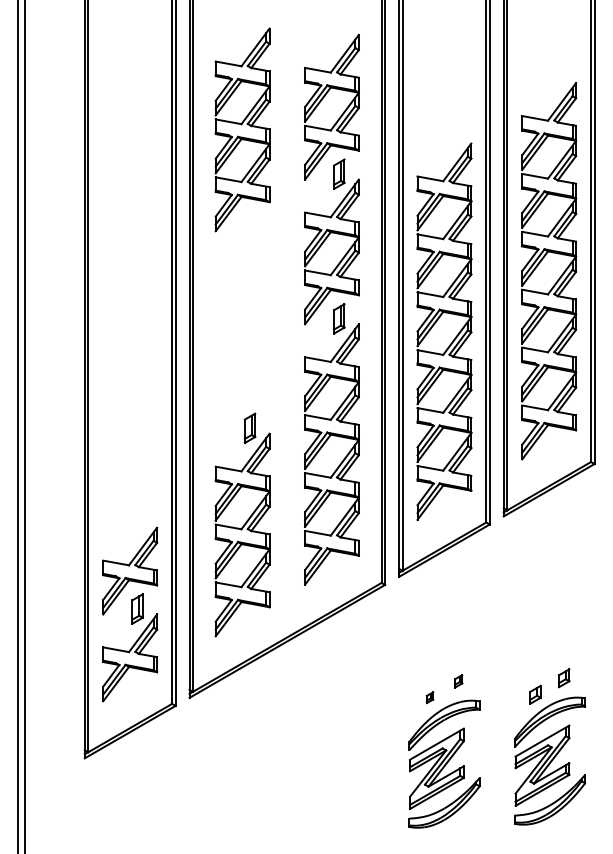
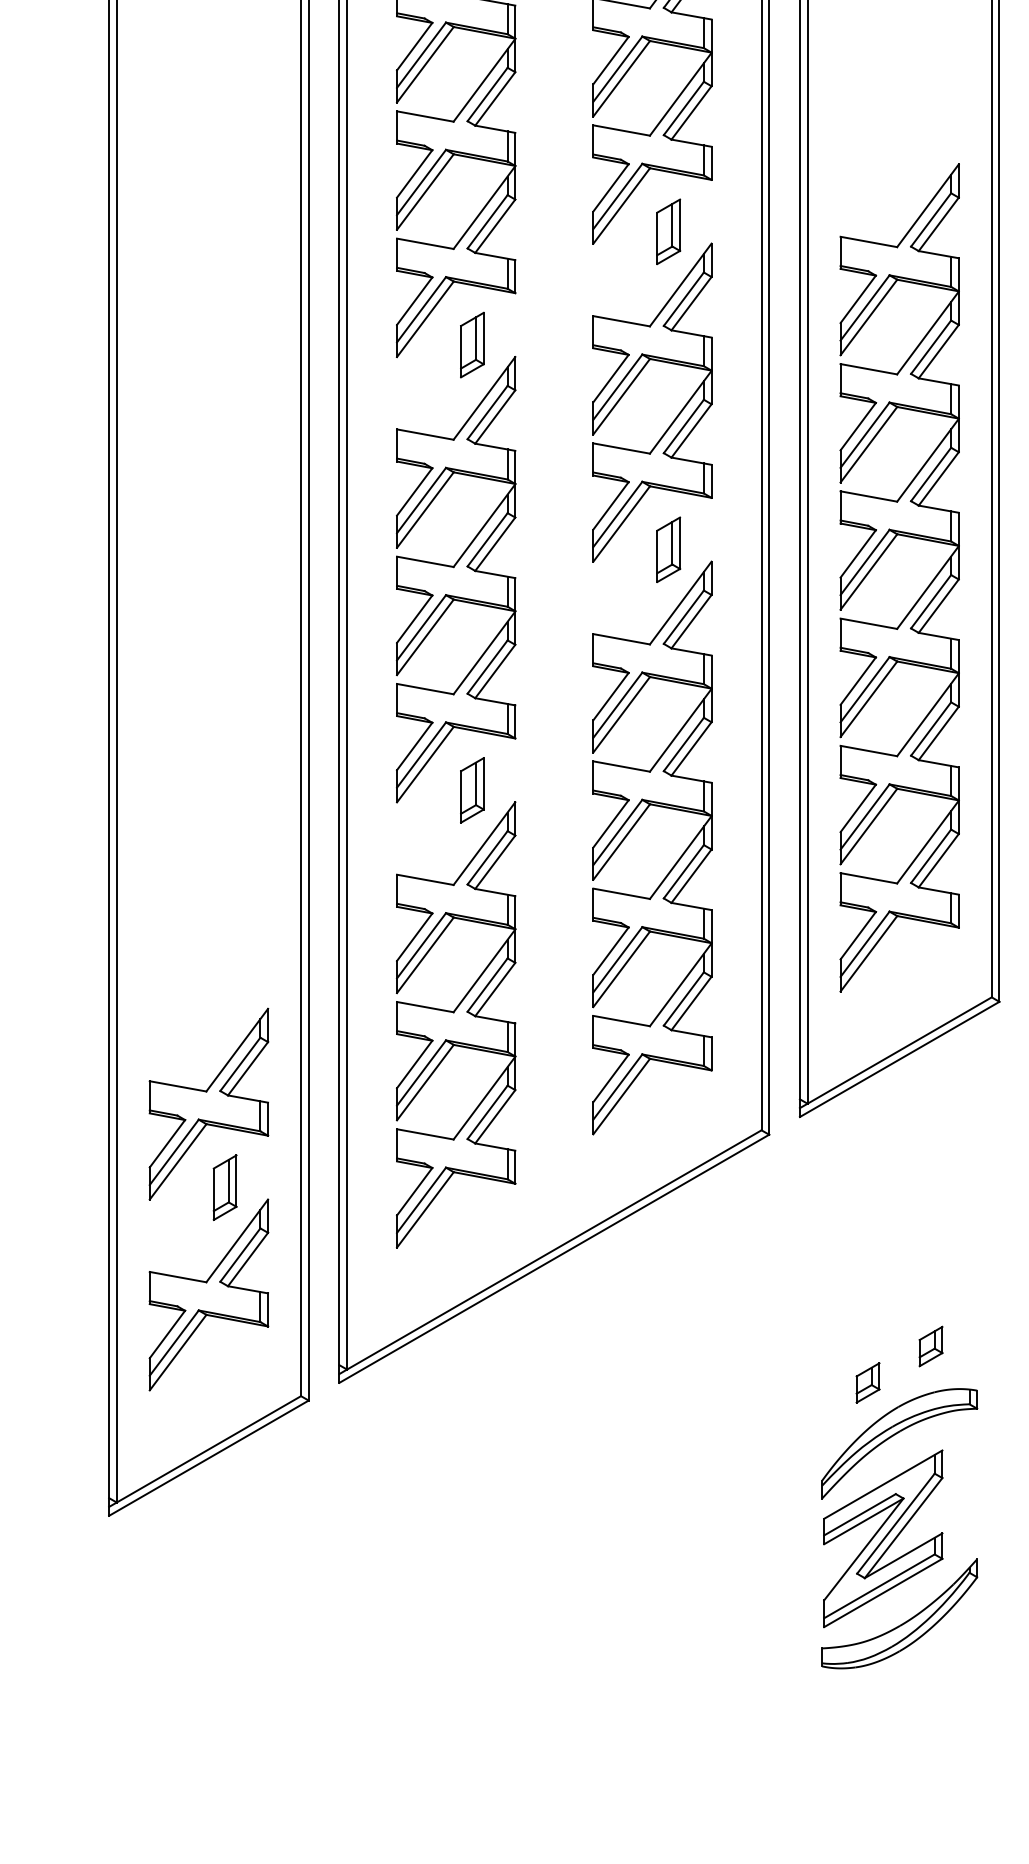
part: (242, 322) -> (455, 557), added
part: (458, 681) -> (930, 1346), size x1.43
part: (429, 697) -> (866, 1382), size x1.67

